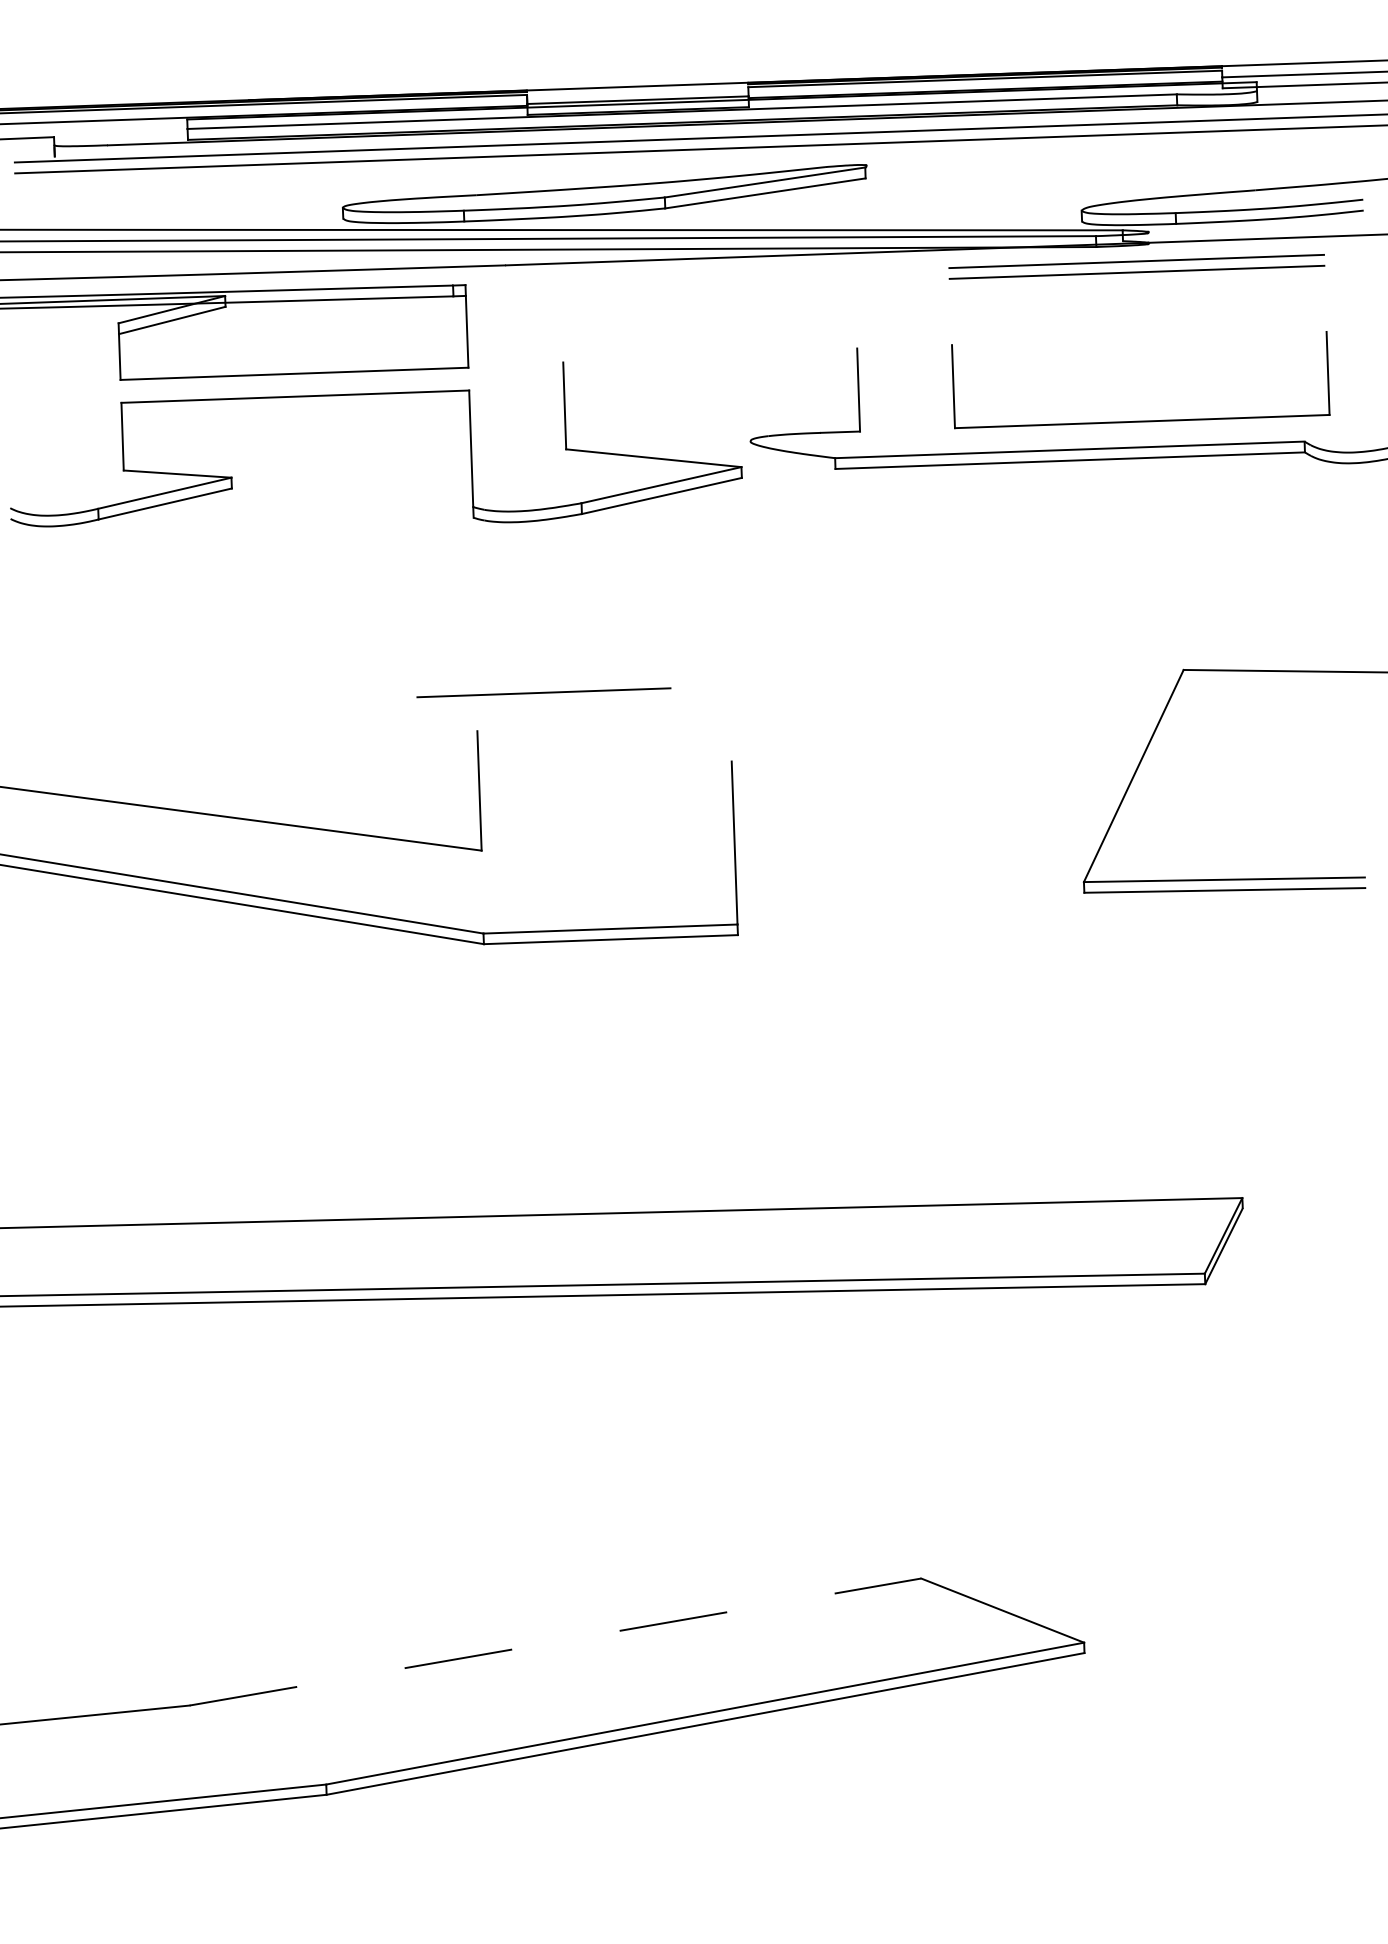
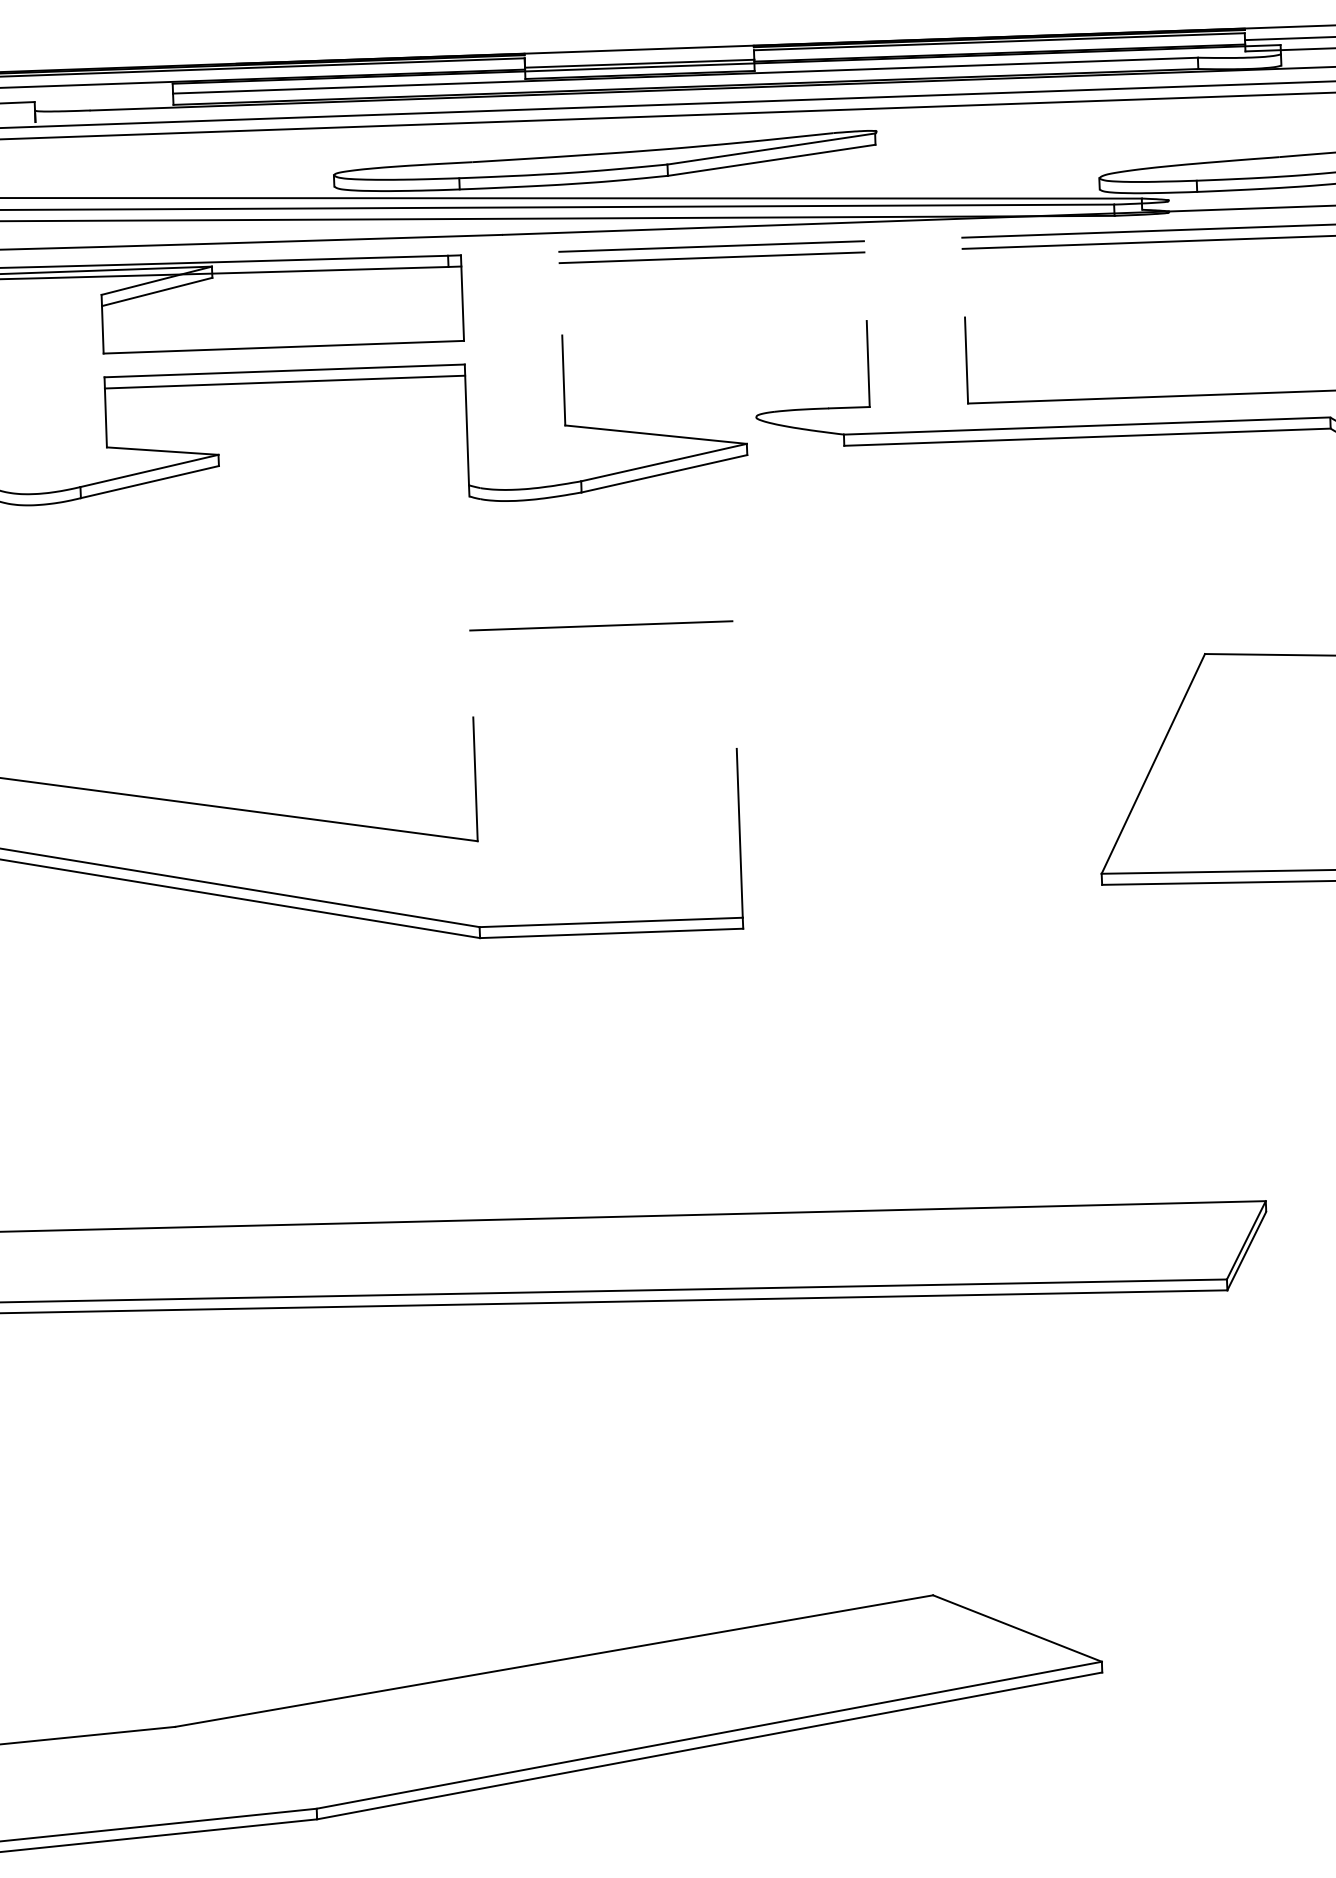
line: (707, 276) -> (711, 246), added
line: (707, 287) -> (711, 257), added
line: (295, 407) -> (284, 382), added
line: (543, 692) -> (600, 625), moved
line: (555, 1641) -> (554, 1660), dashed -> solid

